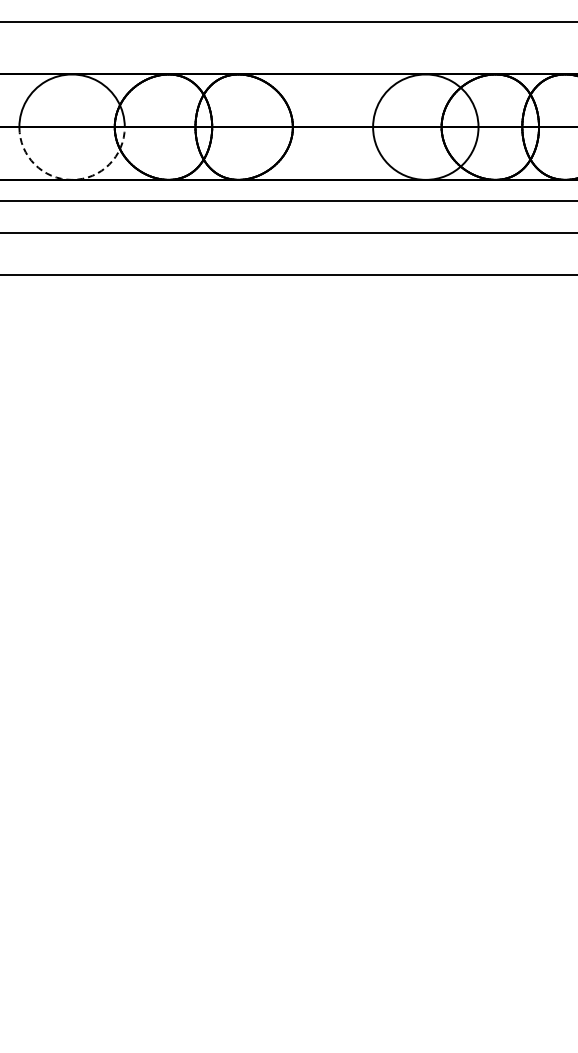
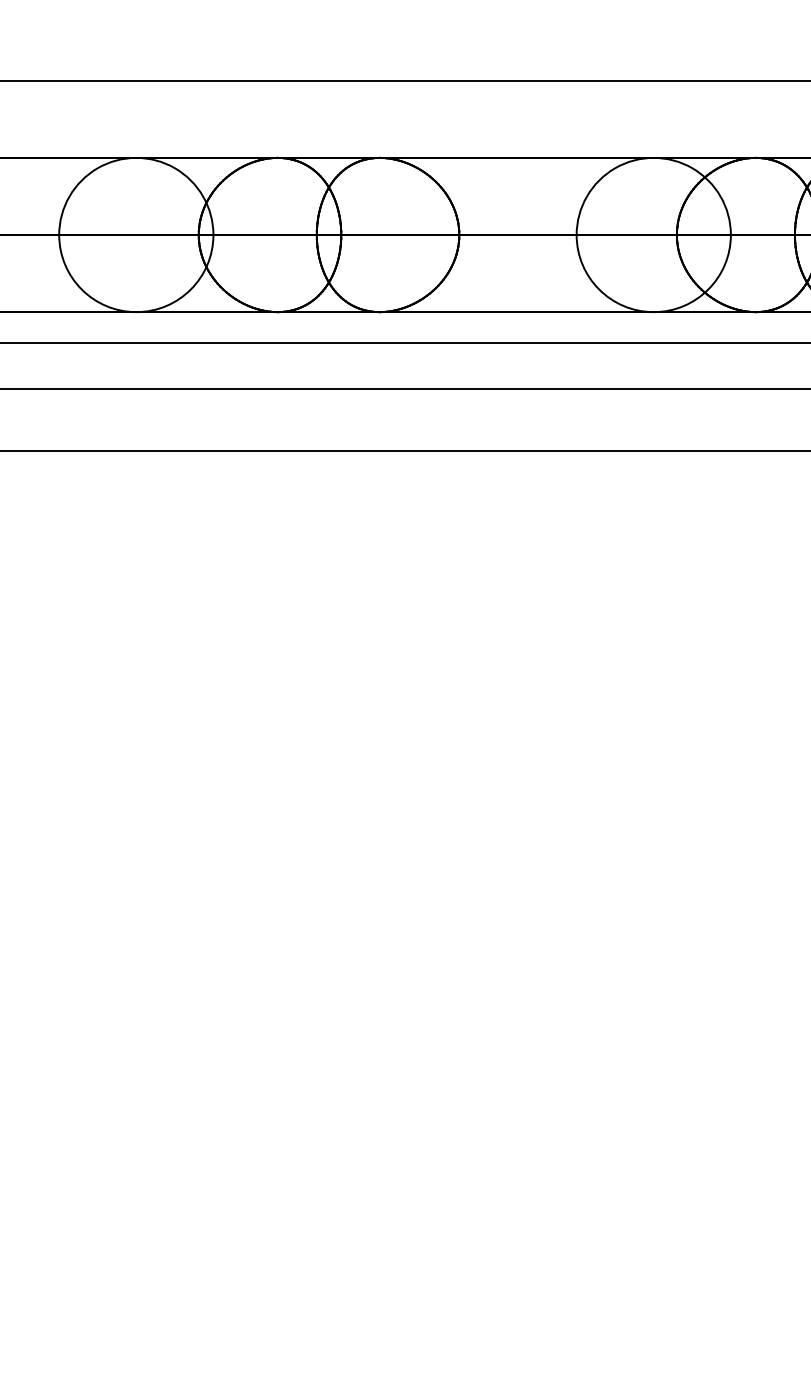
arc: (72, 179) -> (136, 311), dashed -> solid

